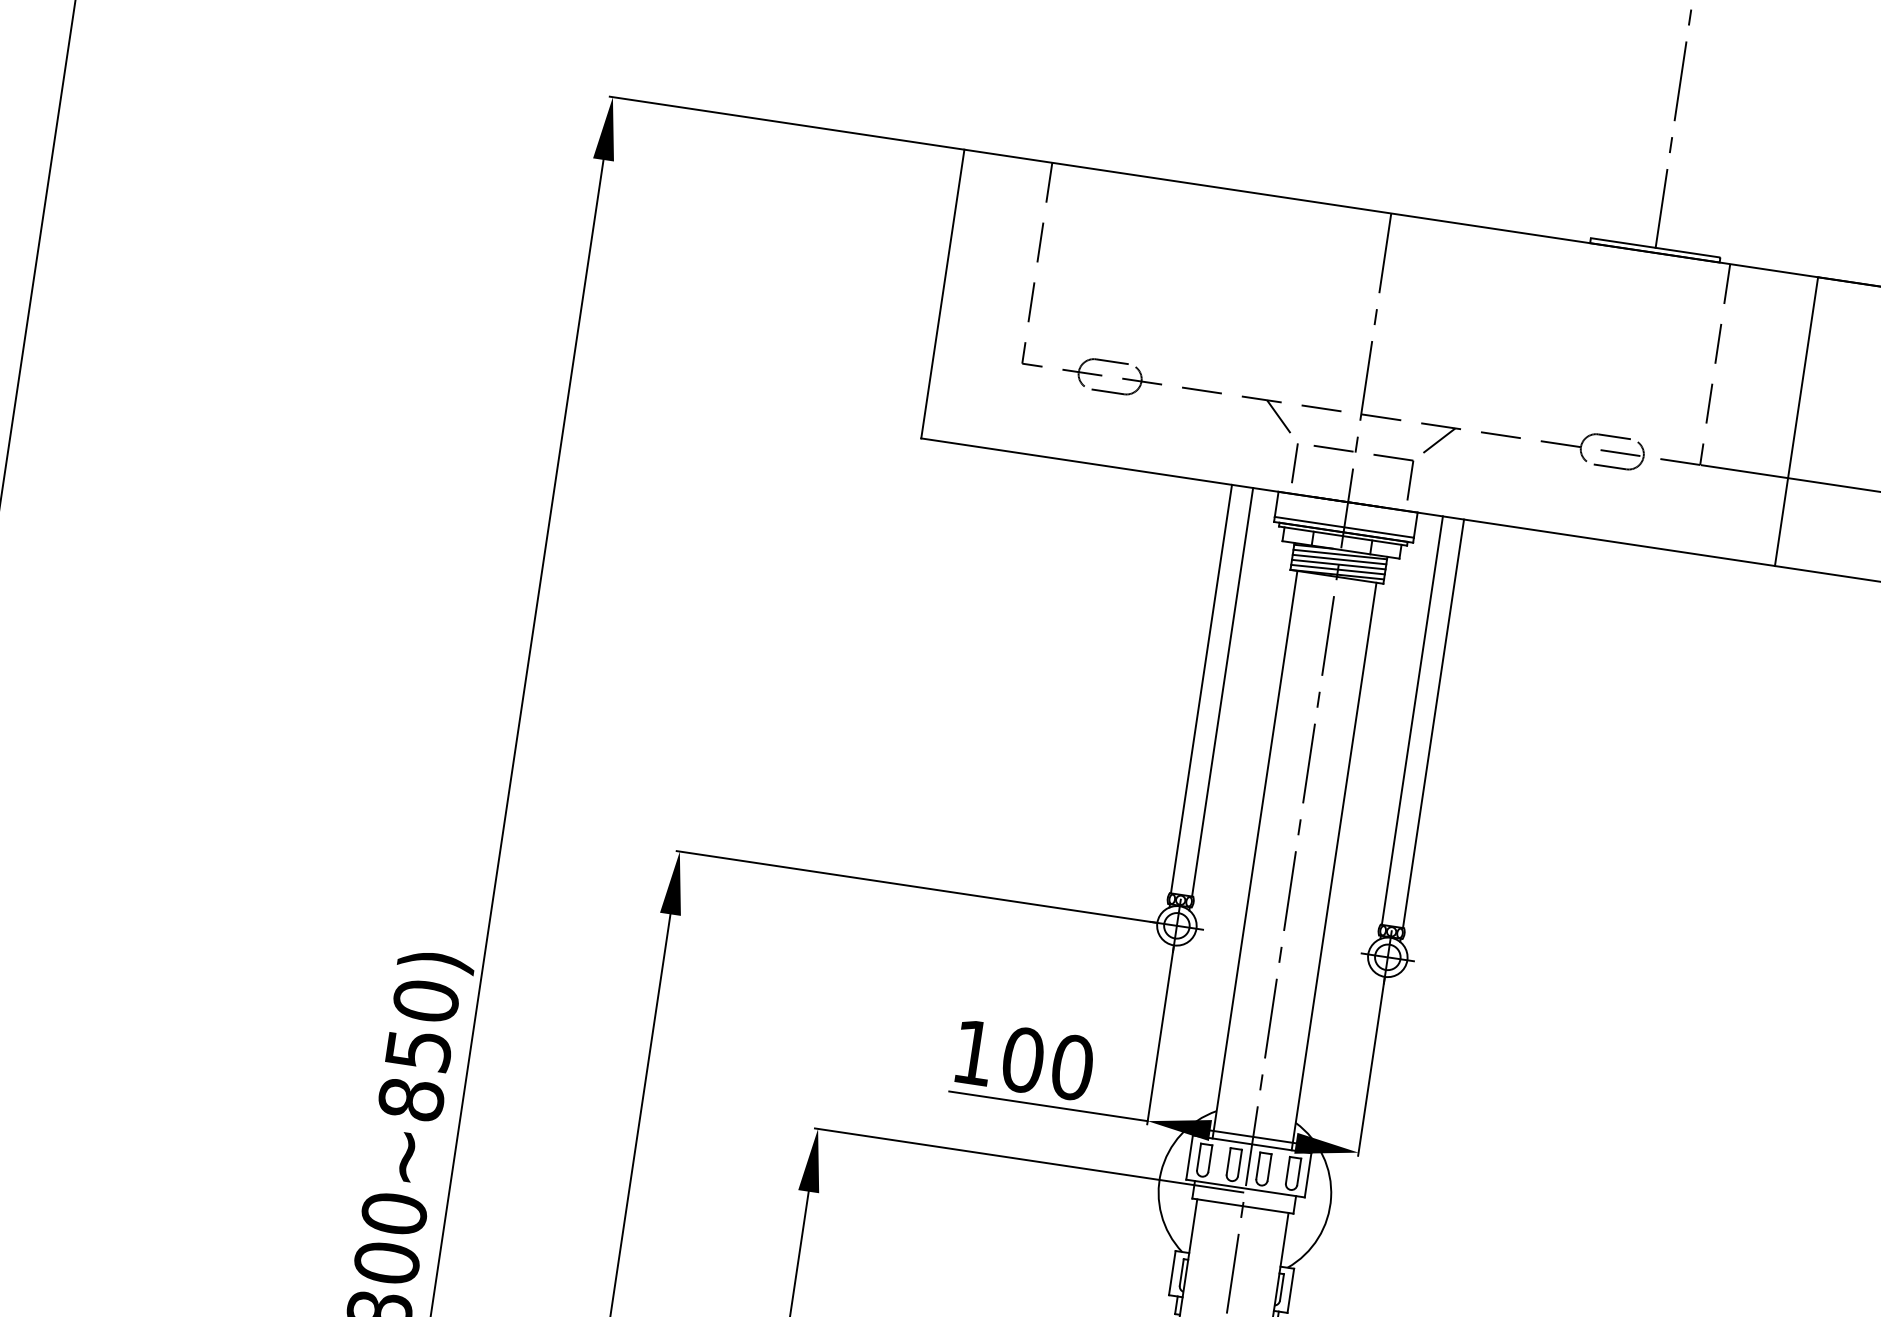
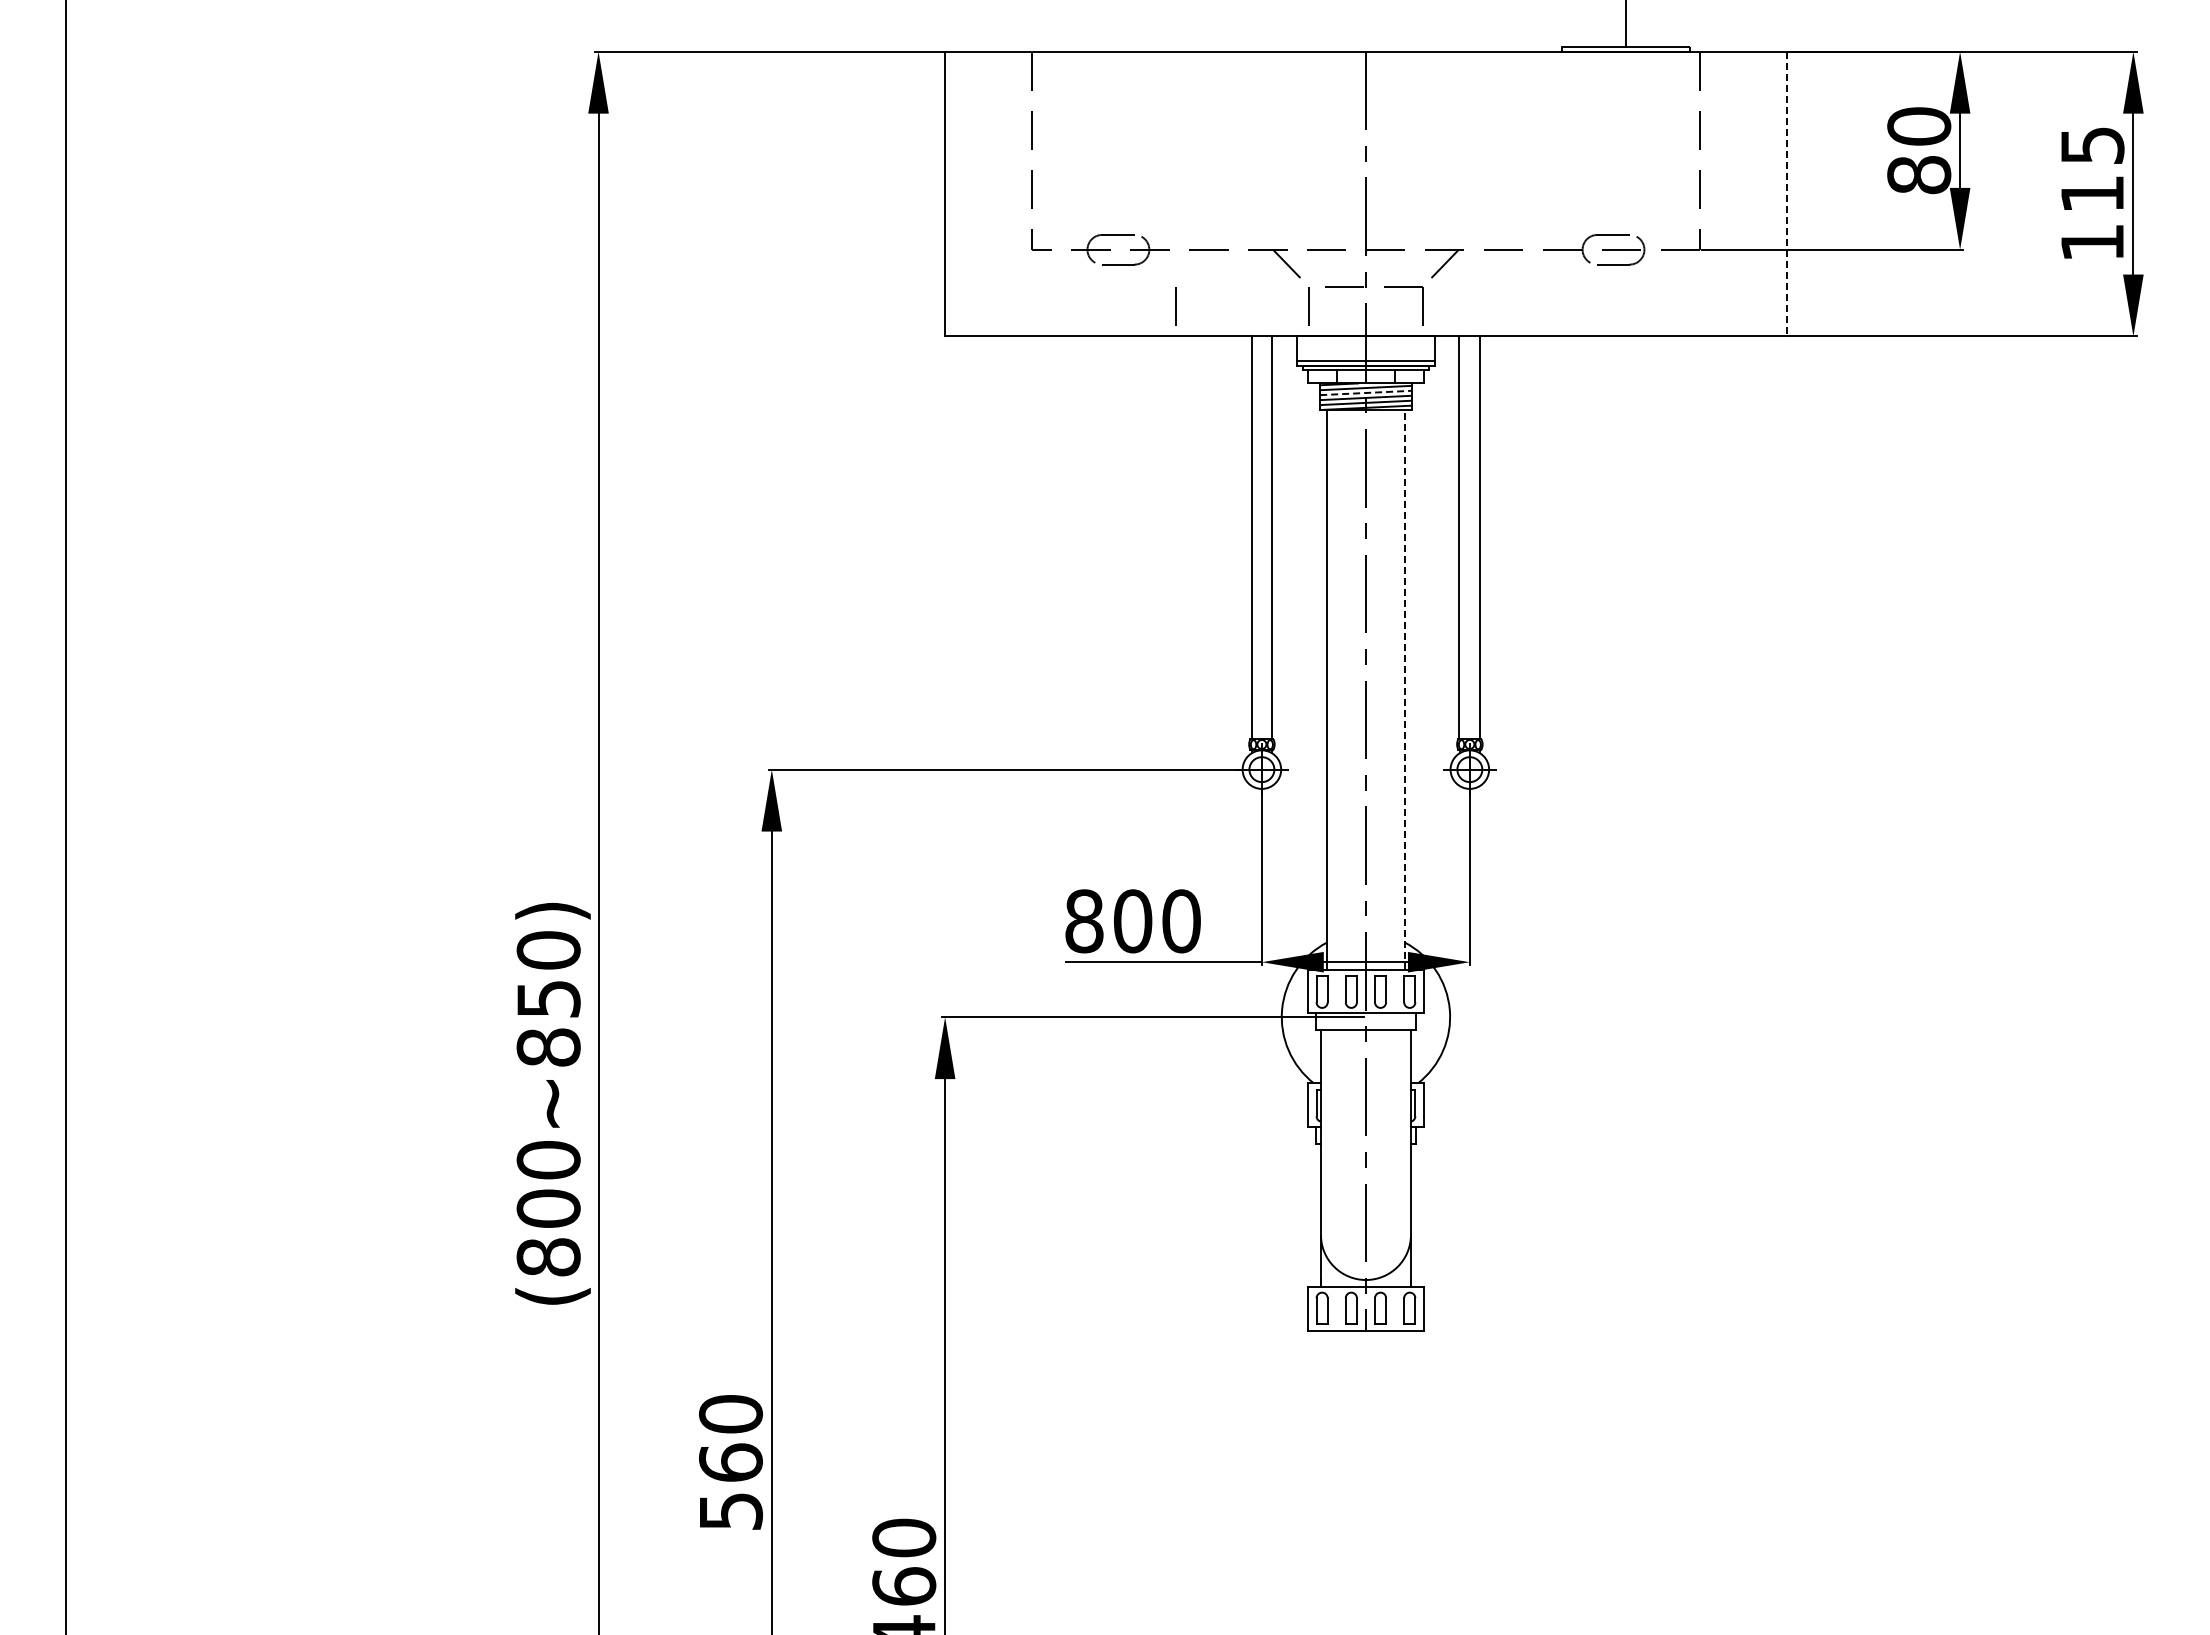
line: (1796, 422) -> (1786, 194), solid -> dashed
line: (1159, 442) -> (1175, 306), added
line: (1339, 559) -> (1365, 392), solid -> dashed
line: (1333, 866) -> (1404, 689), solid -> dashed
text: (973, 1052) -> (1084, 921), 100 -> 800

